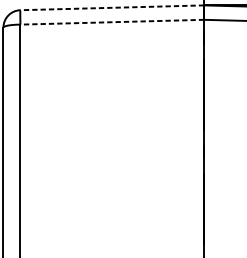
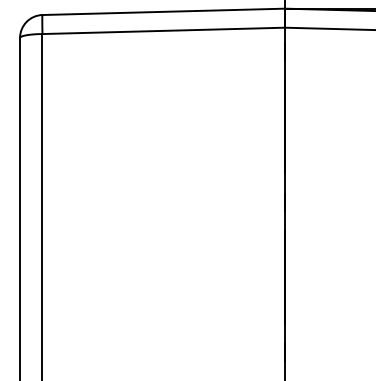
line: (112, 7) -> (163, 11), dashed -> solid
line: (112, 21) -> (163, 30), dashed -> solid

